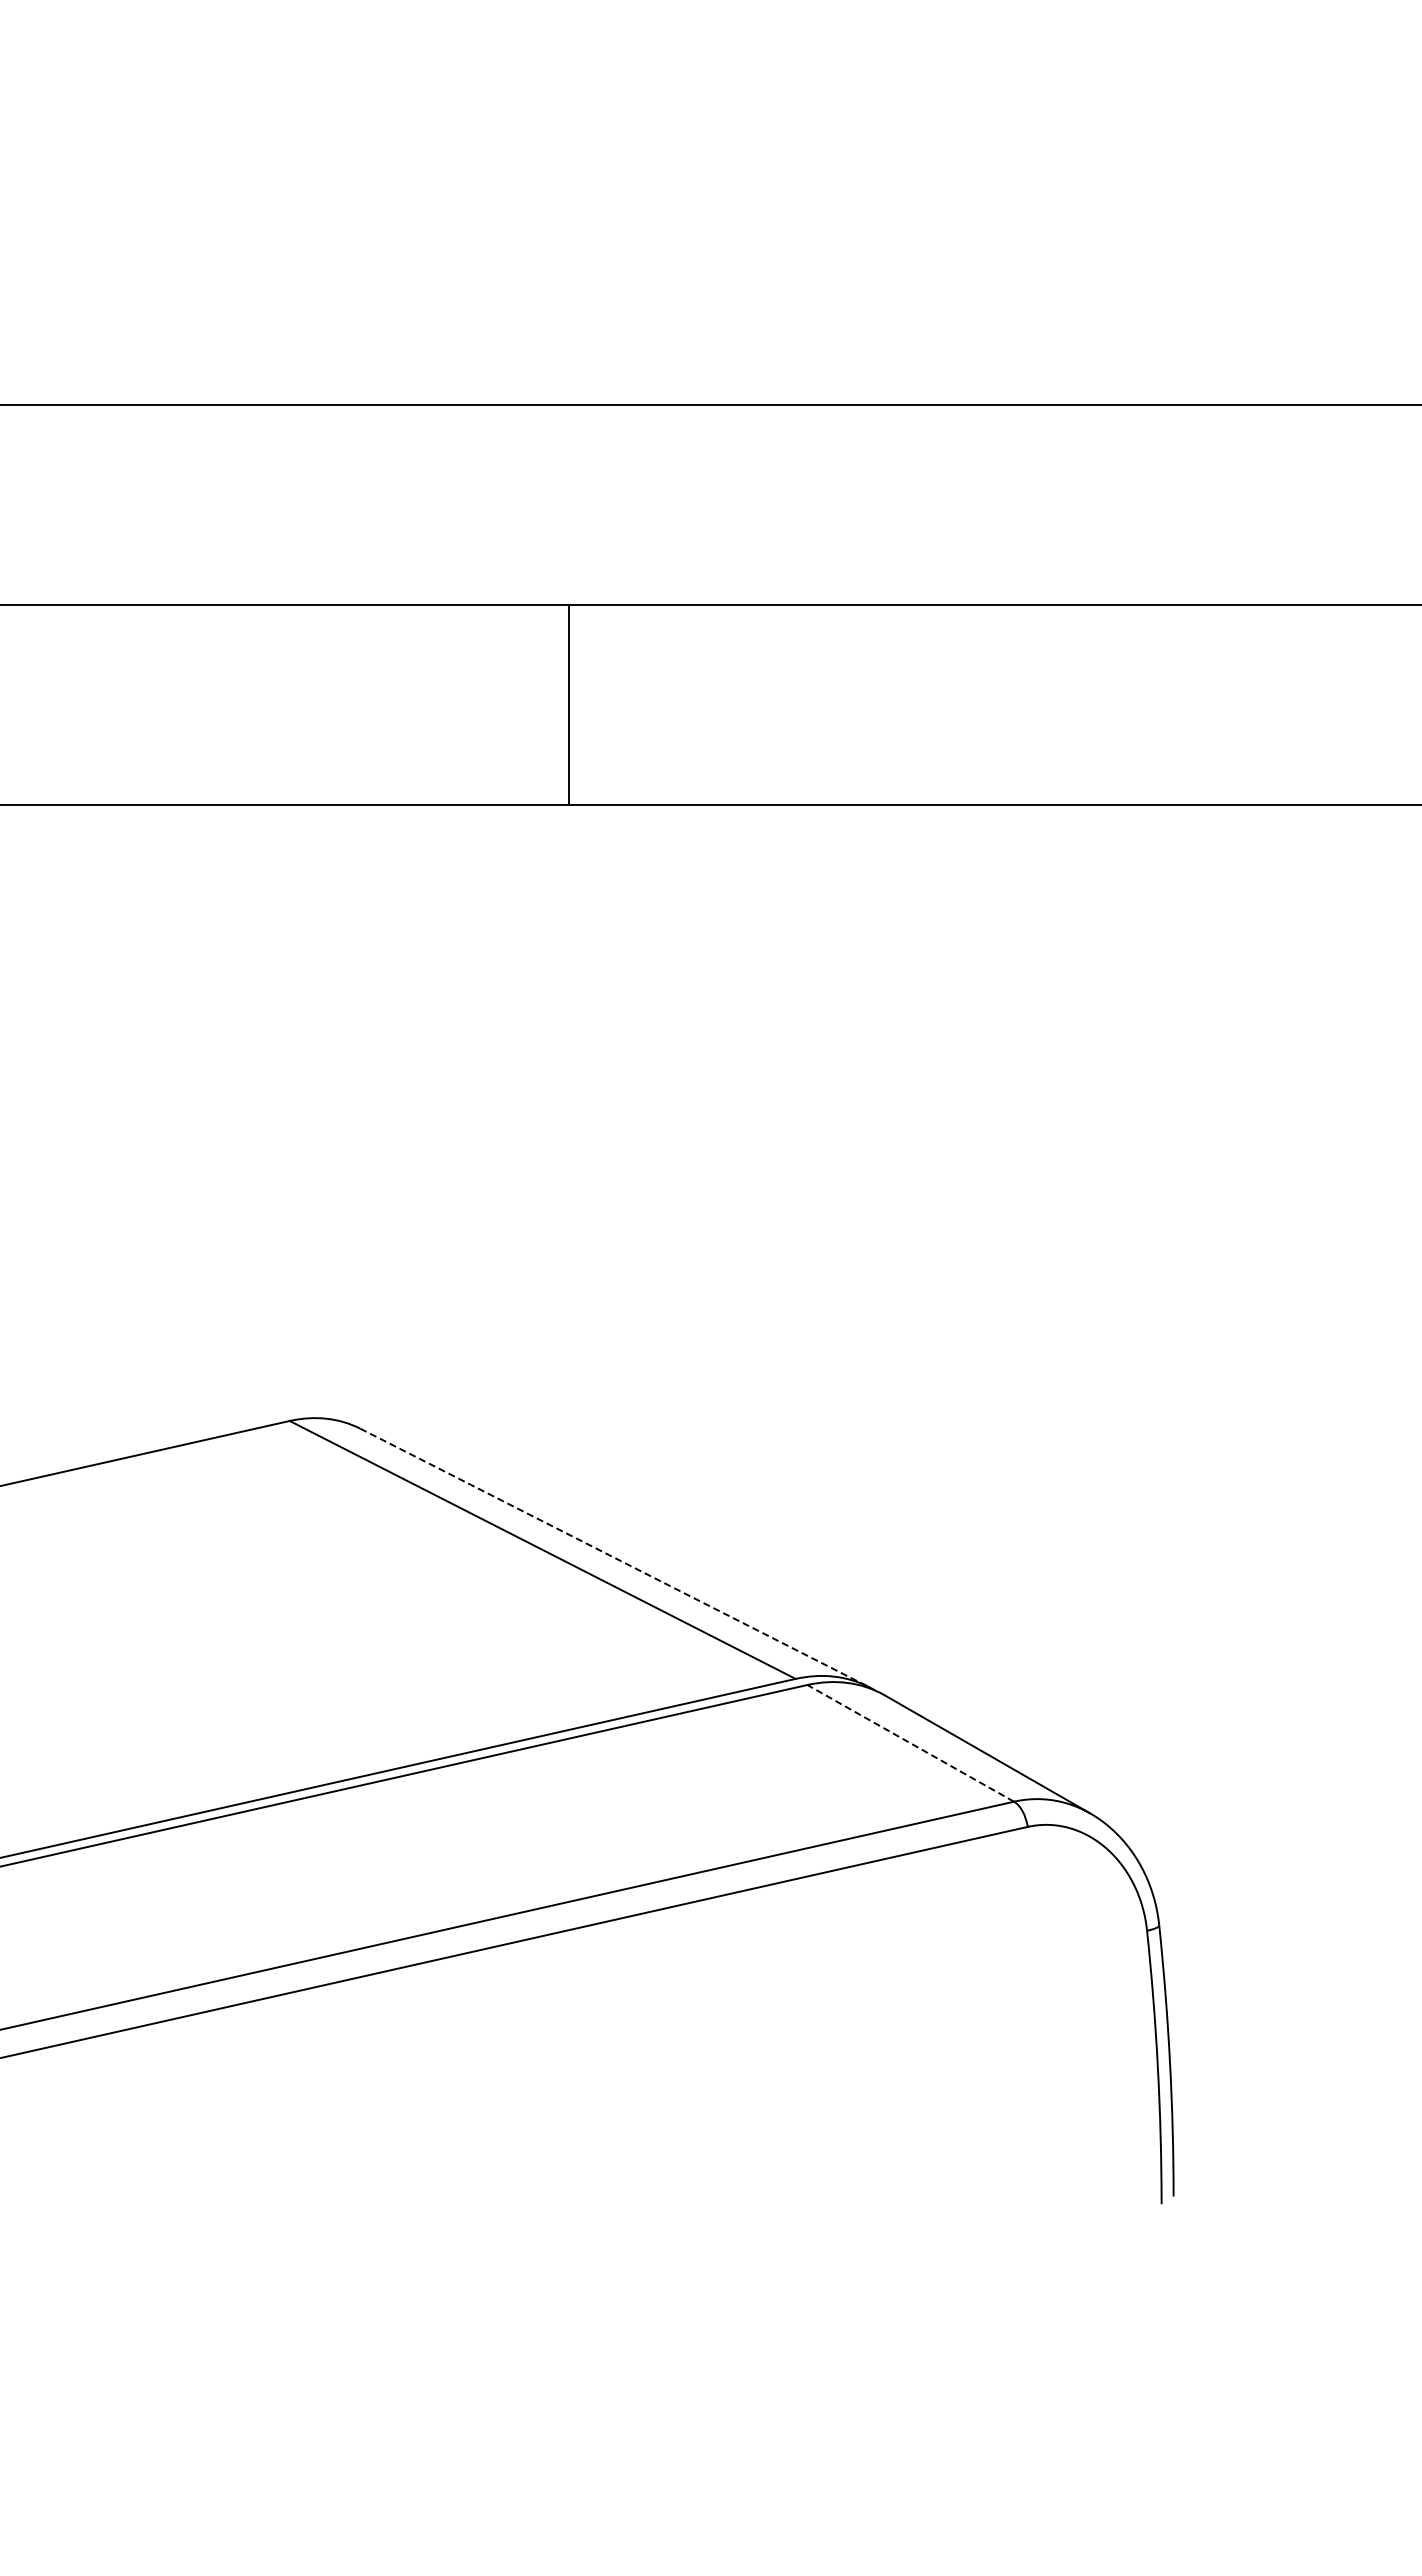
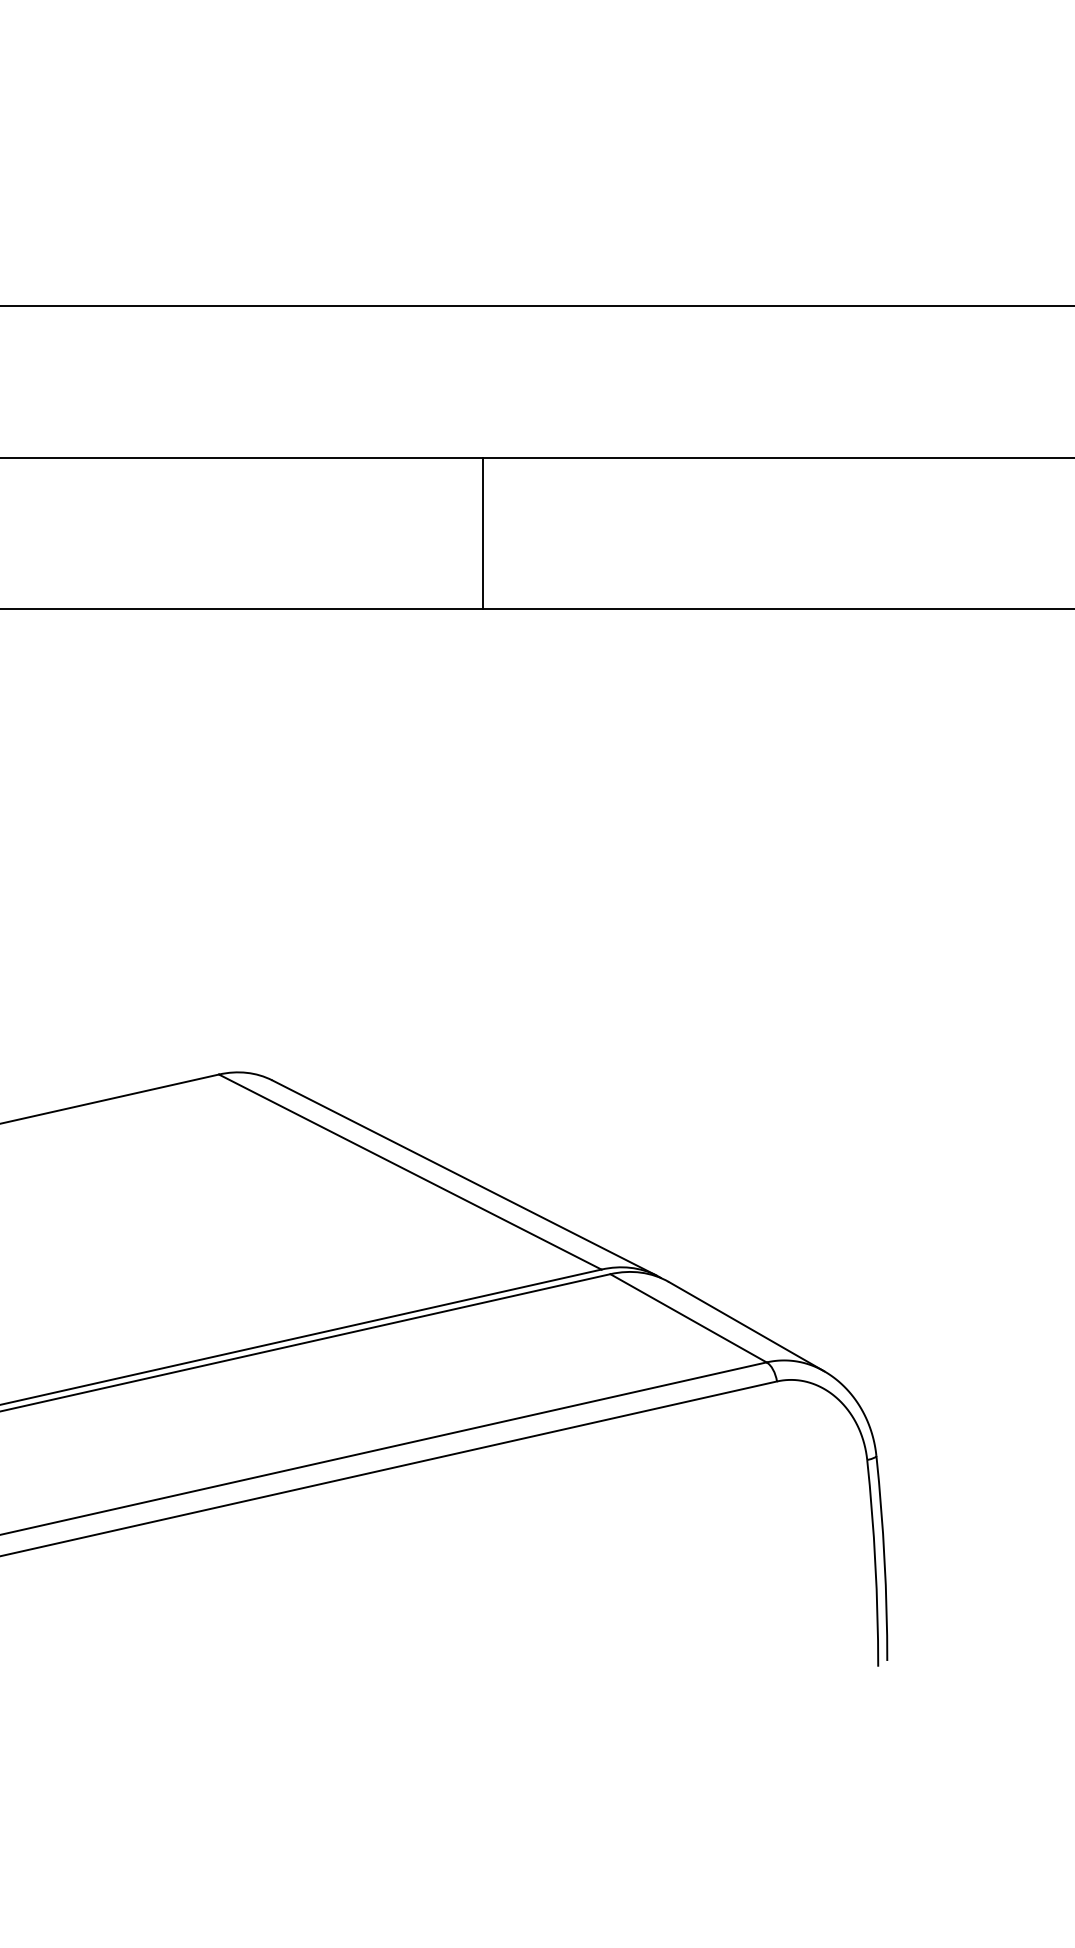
line: (568, 705) -> (482, 533), moved
line: (614, 1558) -> (464, 1178), dashed -> solid
line: (910, 1743) -> (688, 1318), dashed -> solid

